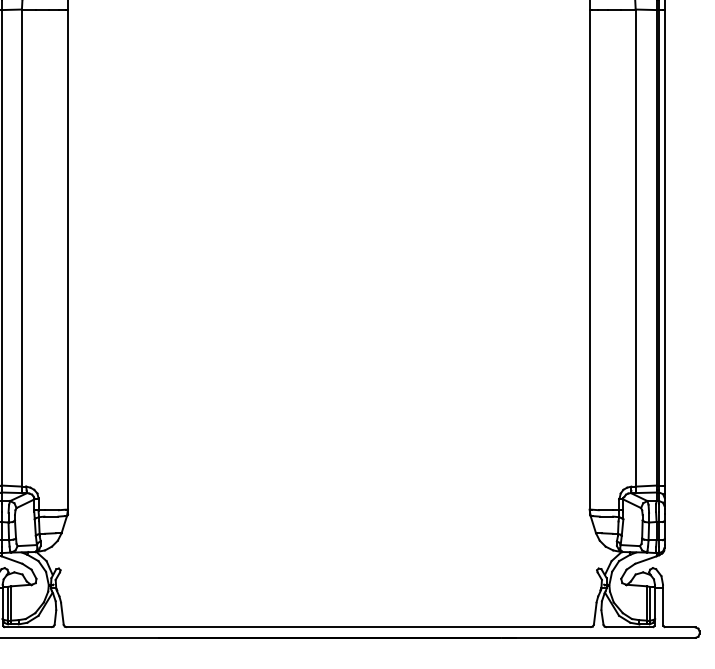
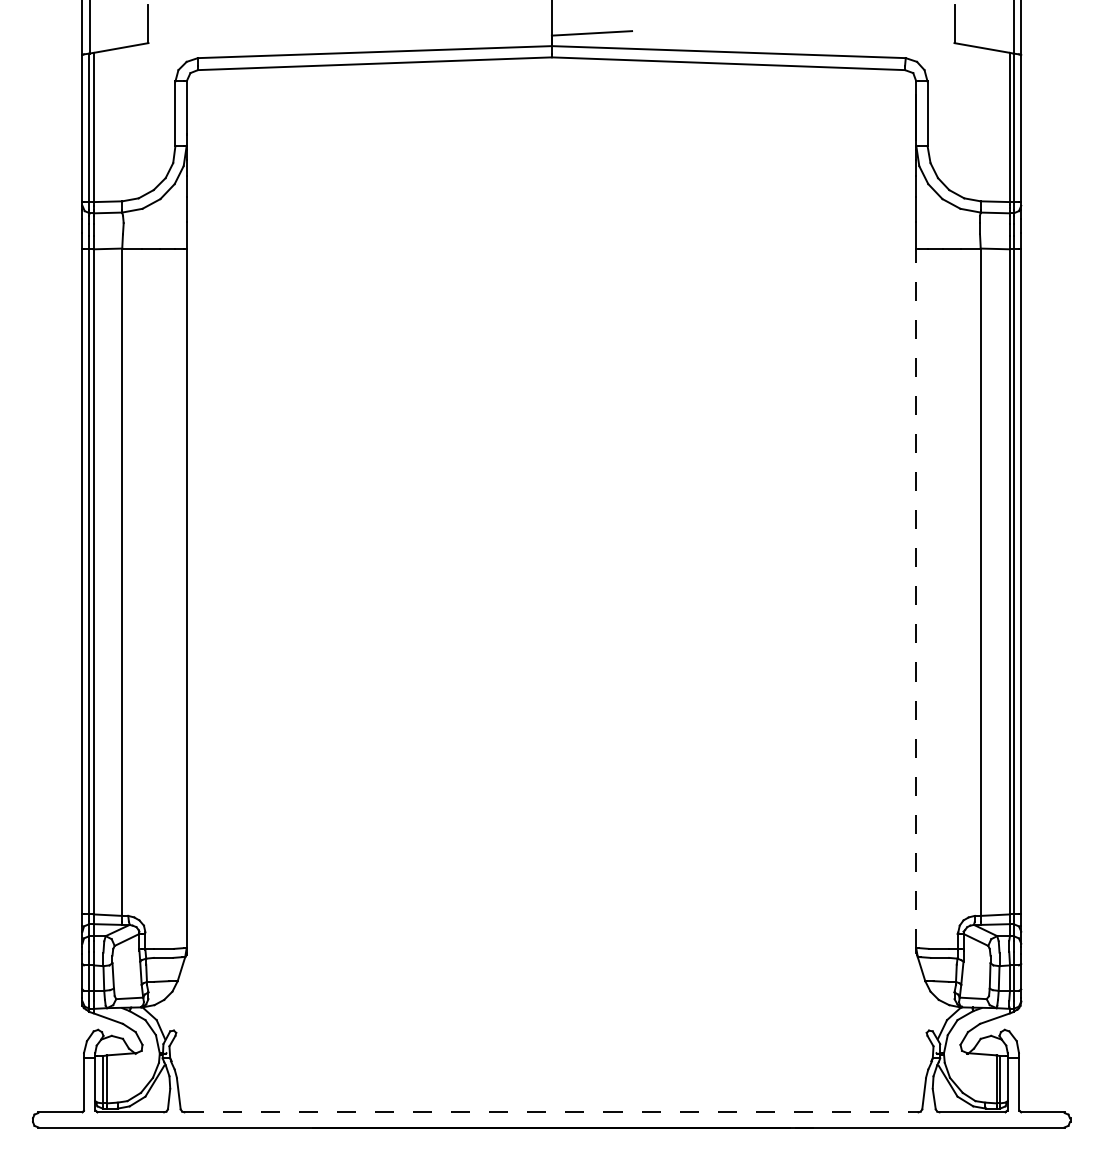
line: (589, 259) -> (916, 598), solid -> dashed
line: (328, 627) -> (551, 1112), solid -> dashed

